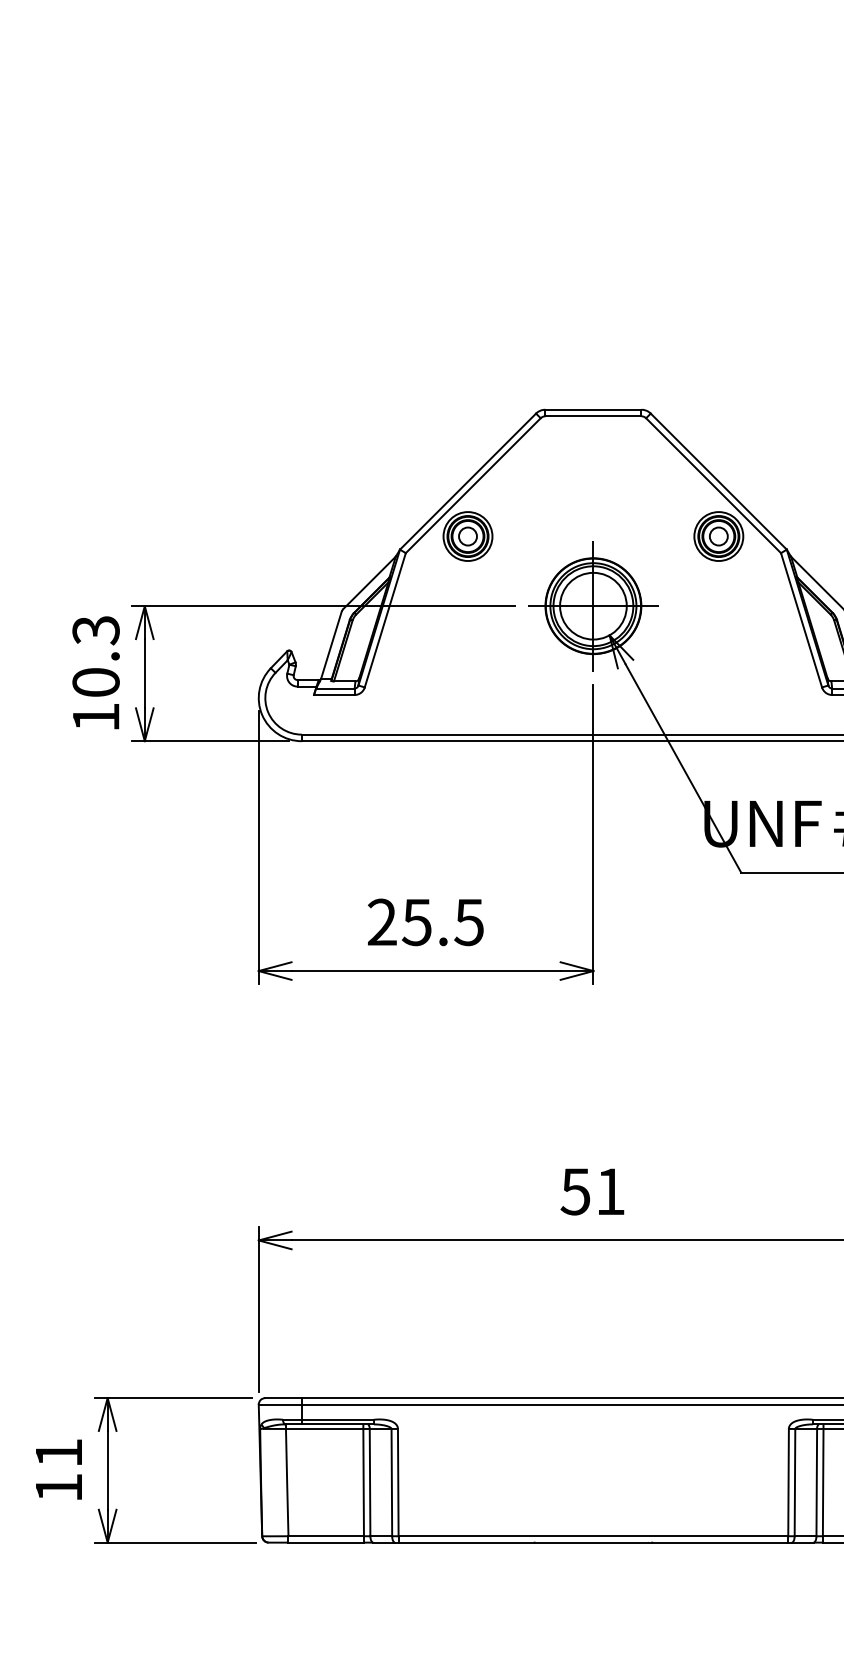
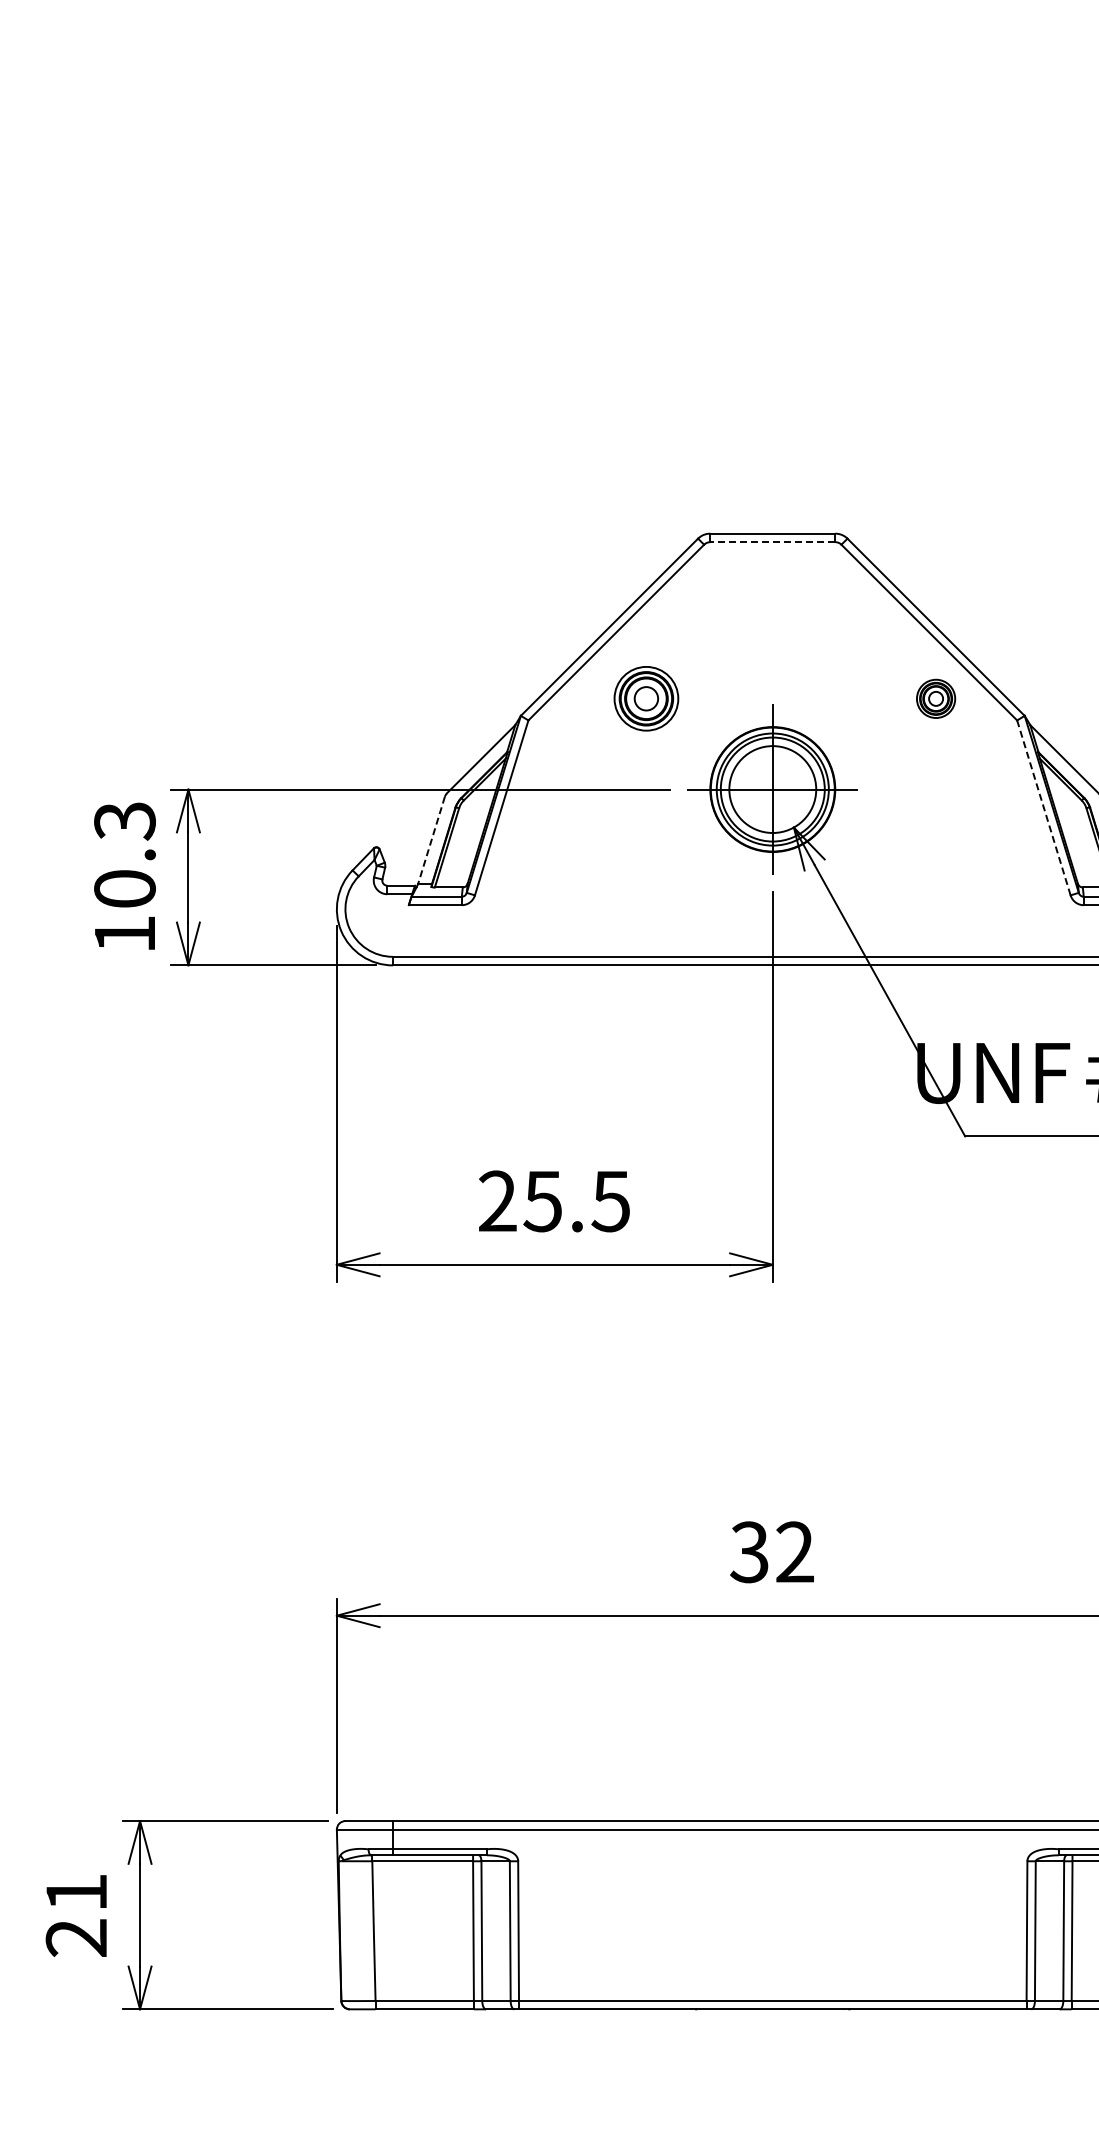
line: (593, 416) -> (772, 542), solid -> dashed
part: (468, 536) -> (646, 698), moved
part: (718, 536) -> (935, 698), size x0.6
line: (801, 619) -> (1043, 807), solid -> dashed
line: (331, 645) -> (431, 840), solid -> dashed
text: (592, 1191) -> (771, 1551), 51 -> 32
text: (58, 1487) -> (75, 1937), 11 -> 21

